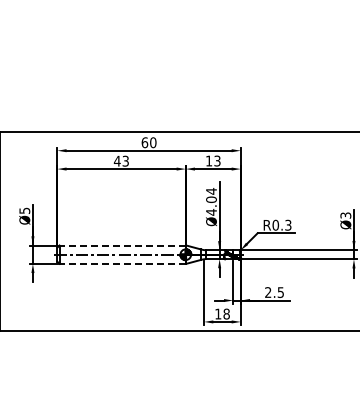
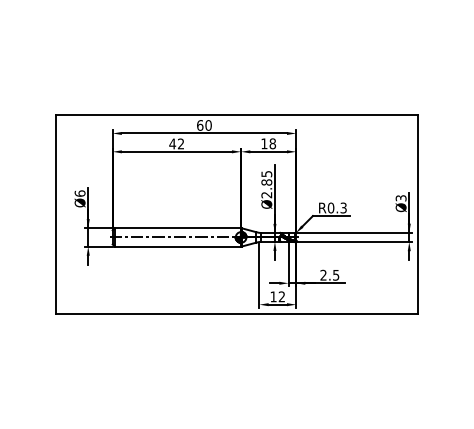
text: (217, 160) -> (272, 143), 13 -> 18
text: (126, 161) -> (181, 144), 43 -> 42
text: (211, 201) -> (266, 184), Ø4.04 -> Ø2.85
text: (24, 210) -> (79, 193), Ø5 -> Ø6
line: (122, 245) -> (177, 228), dashed -> solid
line: (122, 263) -> (177, 246), dashed -> solid
text: (226, 313) -> (281, 296), 18 -> 12

